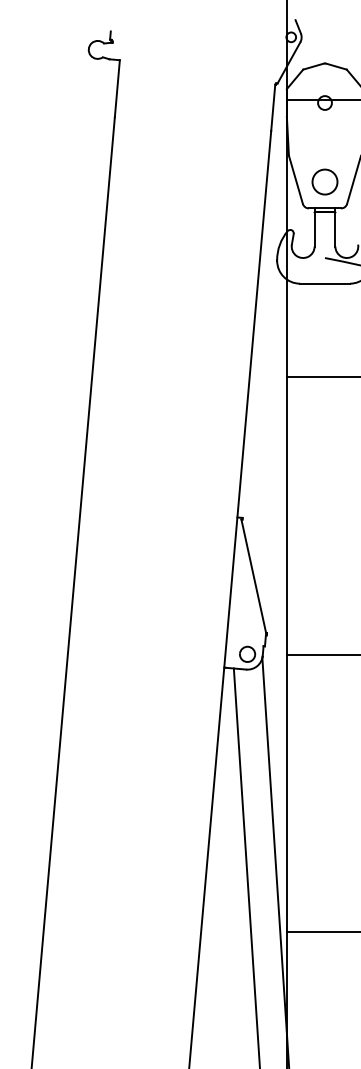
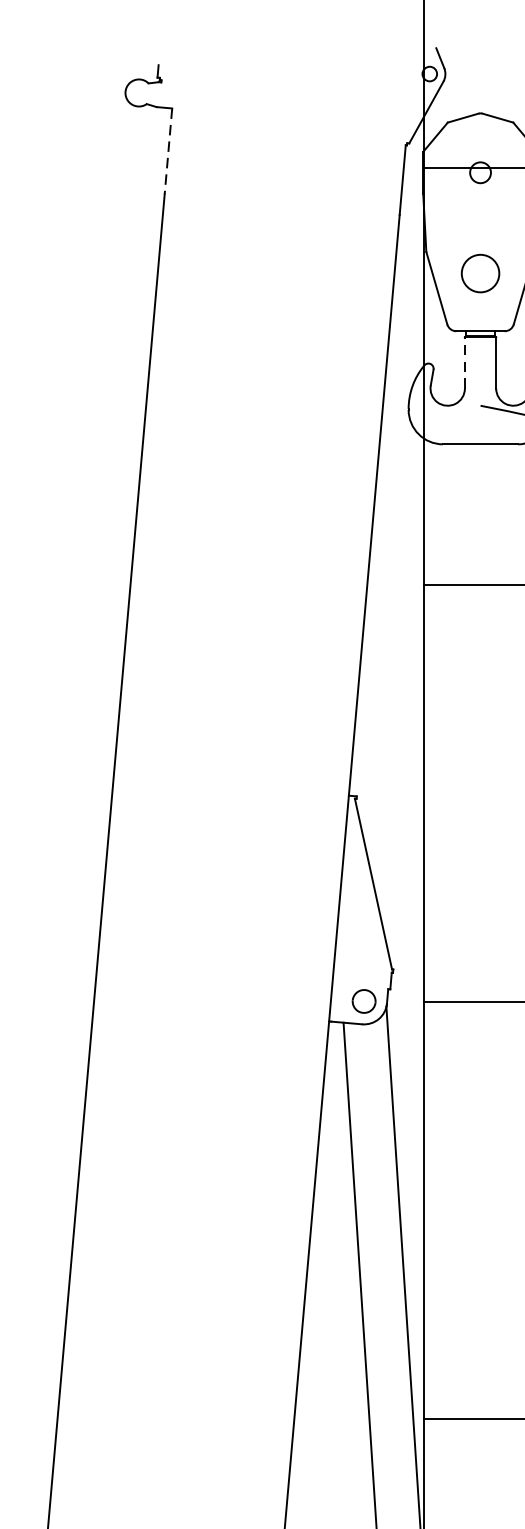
line: (117, 88) -> (168, 150), solid -> dashed
circle: (324, 181) -> (479, 272), moved
line: (314, 229) -> (464, 362), solid -> dashed

